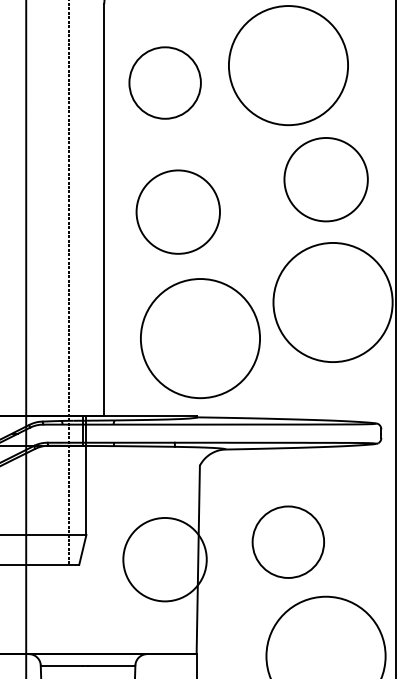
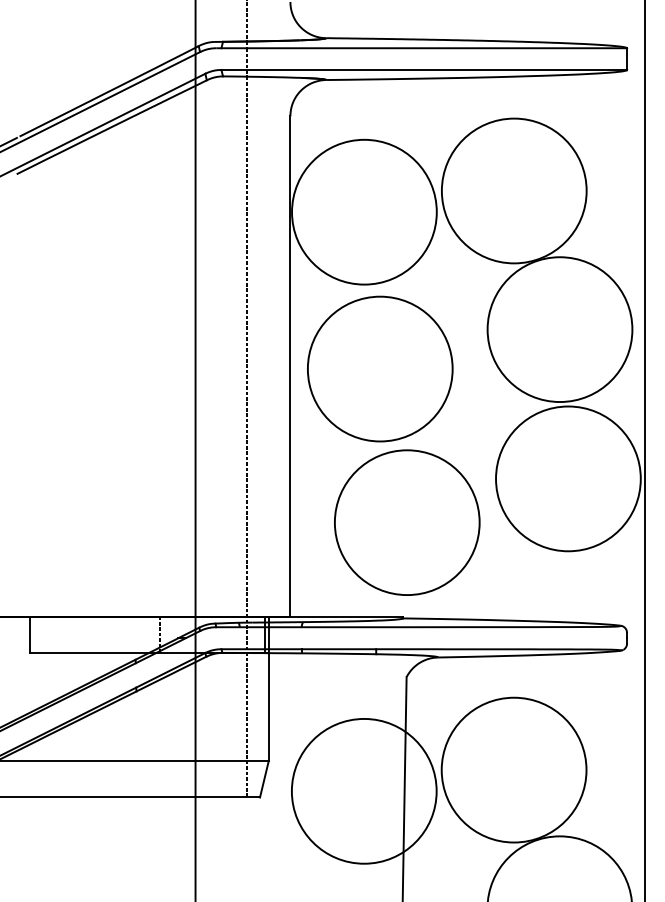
circle: (165, 82) -> (364, 211), size x1.67
circle: (325, 179) -> (559, 329), size x1.43
circle: (178, 211) -> (380, 368), size x1.43
circle: (287, 541) -> (513, 769), size x1.67
circle: (164, 558) -> (363, 790), size x1.43

